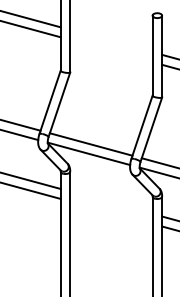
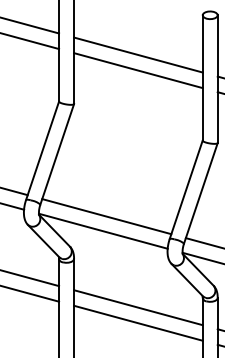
line: (111, 40) -> (138, 54), added
line: (111, 50) -> (138, 69), added
line: (111, 202) -> (138, 307), added
line: (111, 212) -> (138, 322), added

